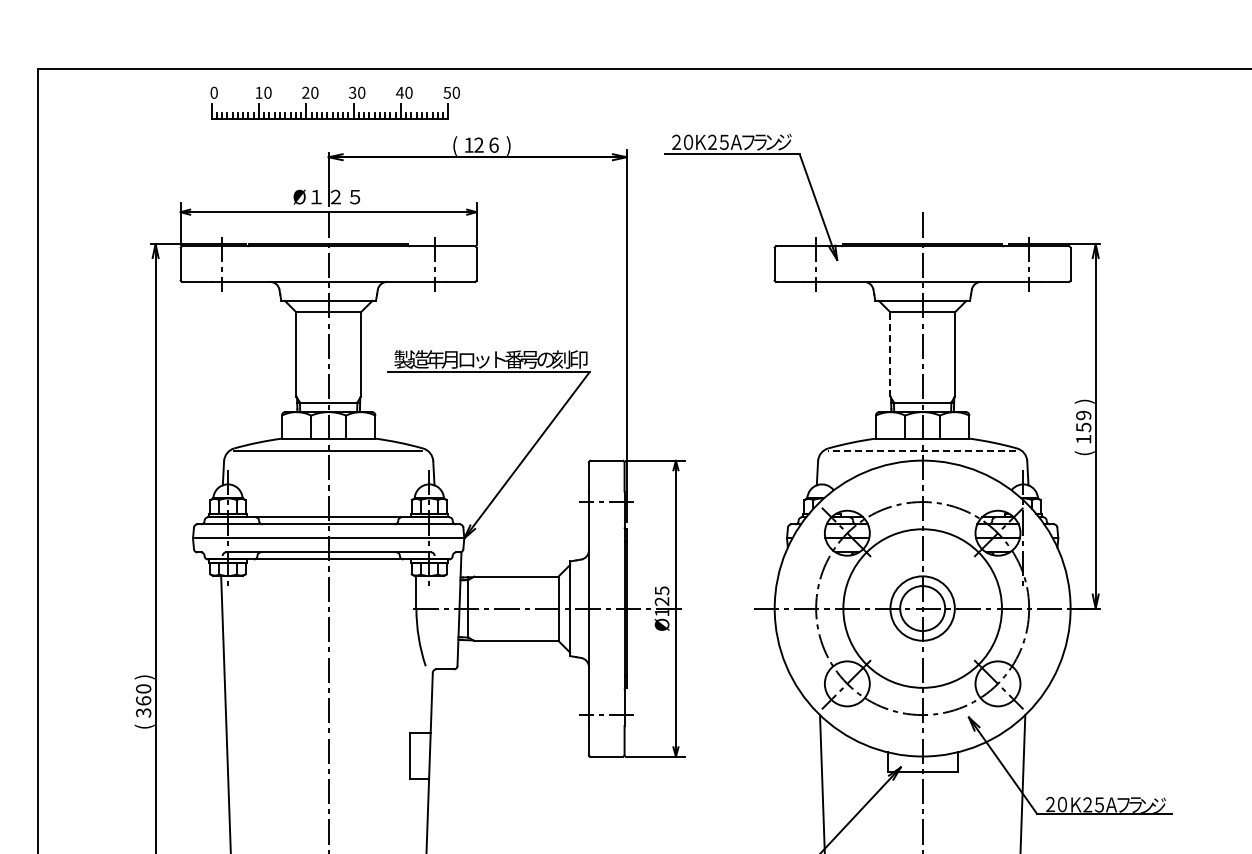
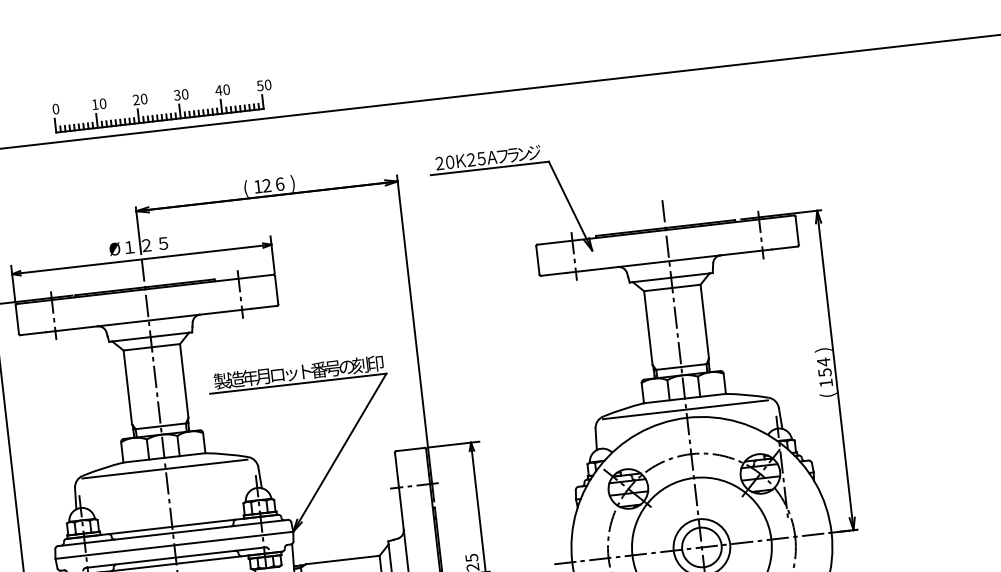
part: (333, 112) -> (162, 114), moved
line: (890, 354) -> (648, 328), dashed -> solid
text: (1083, 415) -> (823, 362), 9 -> 4
line: (921, 451) -> (685, 409), dashed -> solid

